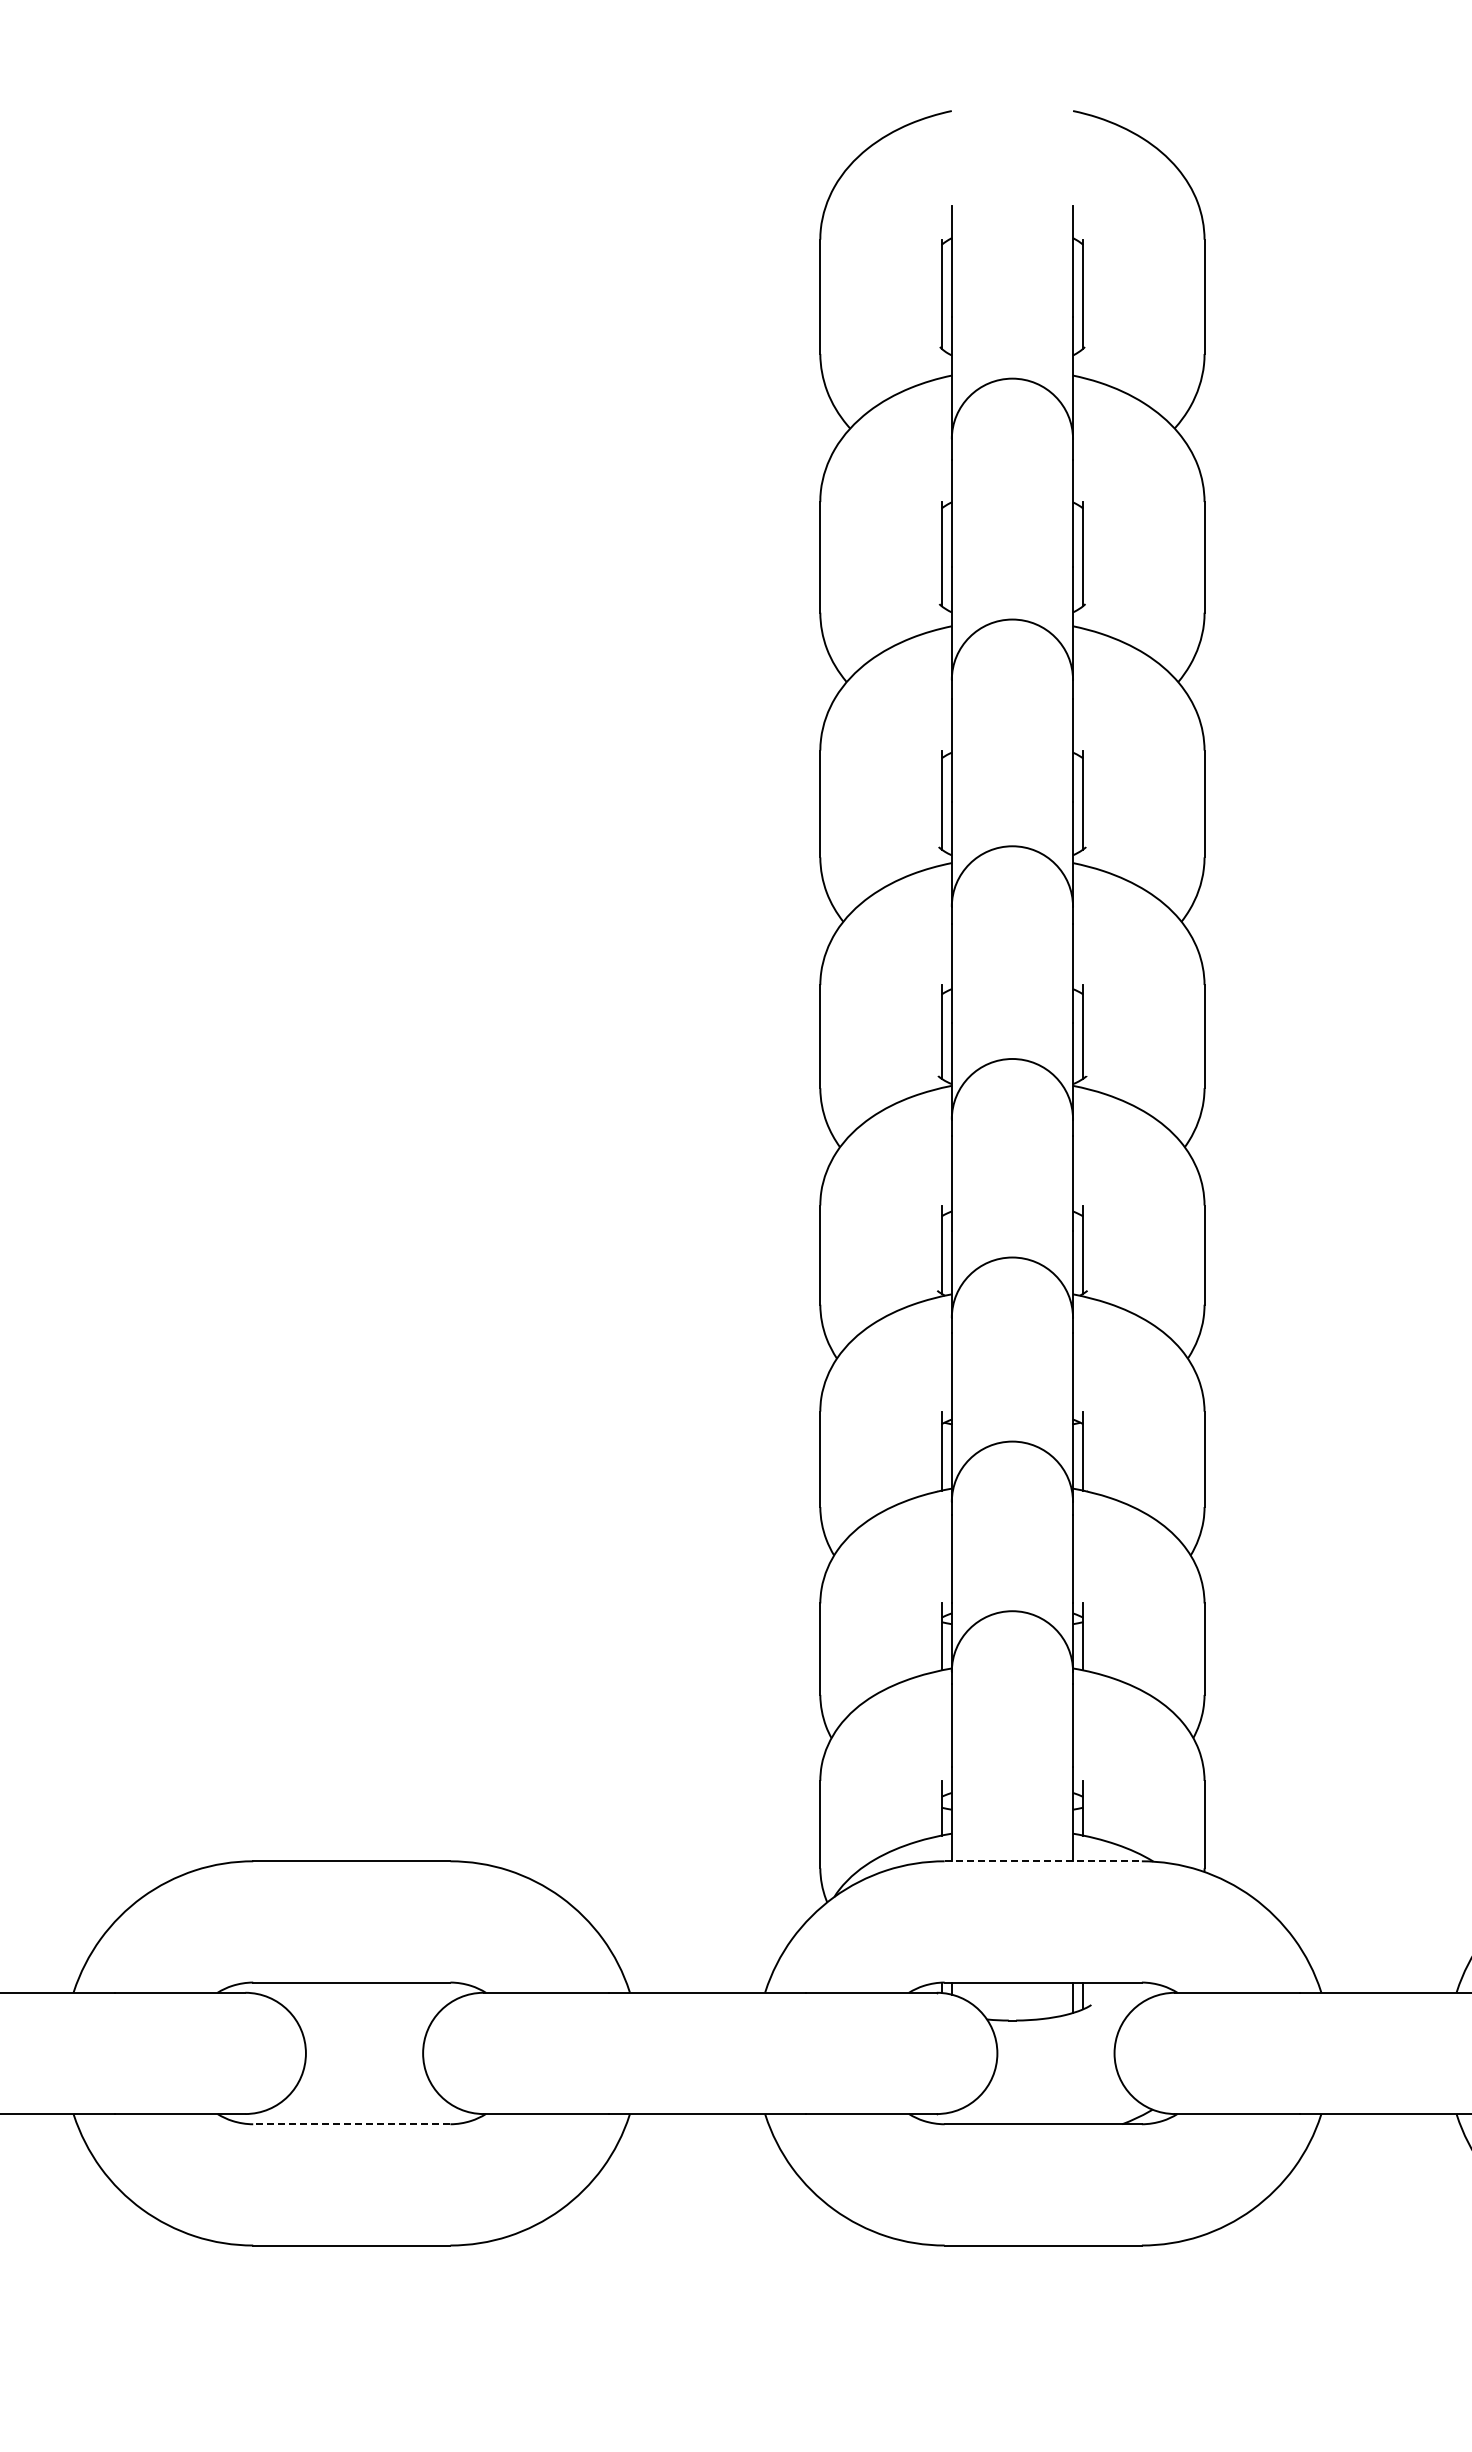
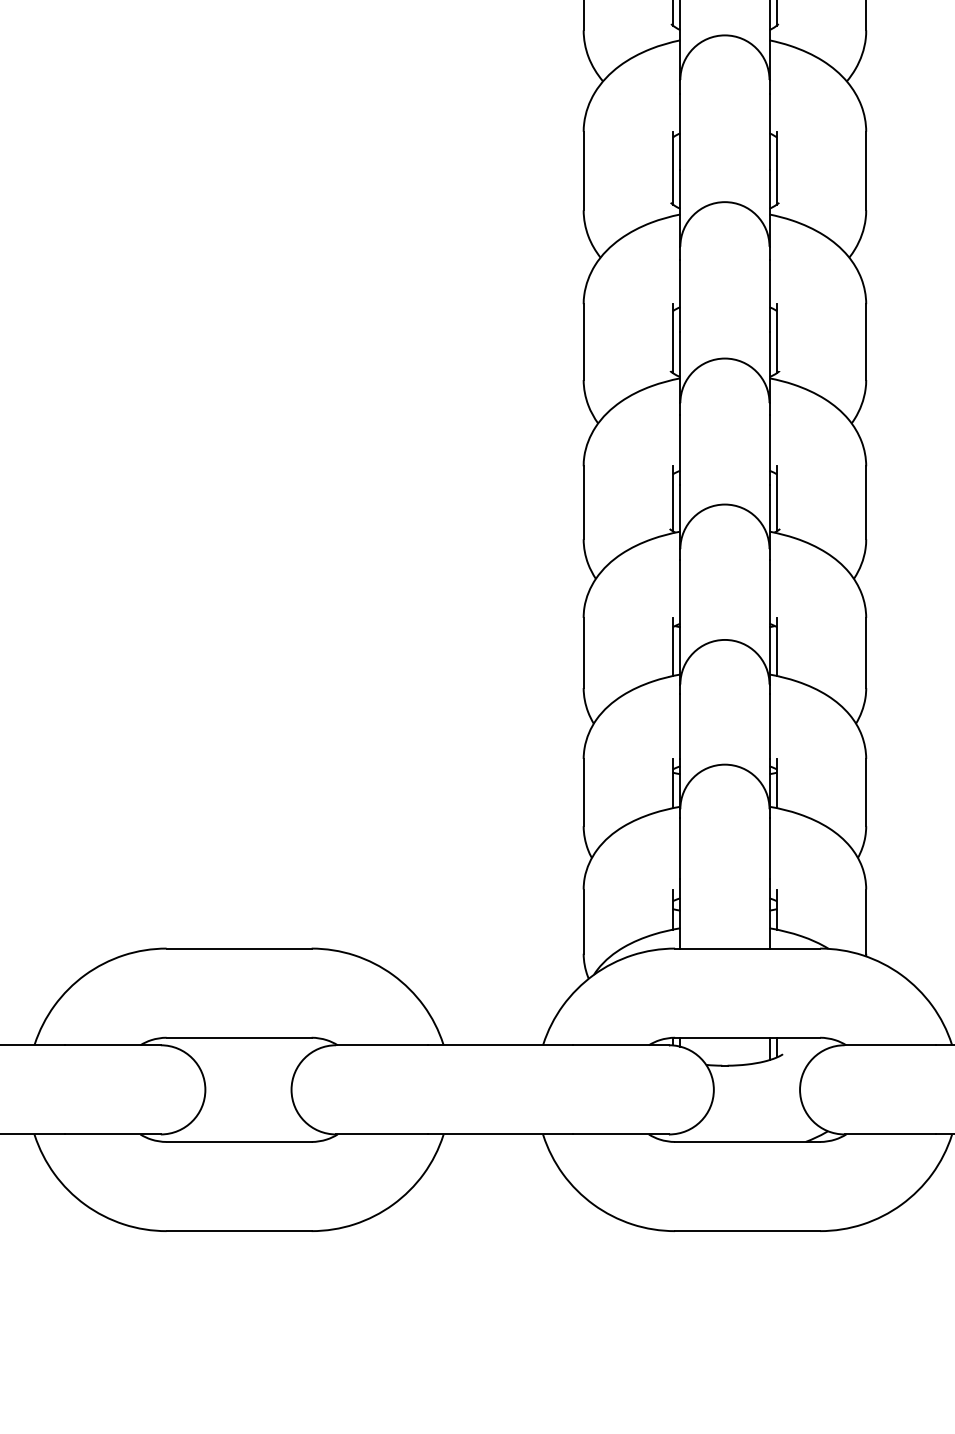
line: (1043, 1861) -> (747, 948), dashed -> solid
line: (351, 2124) -> (238, 1142), dashed -> solid

